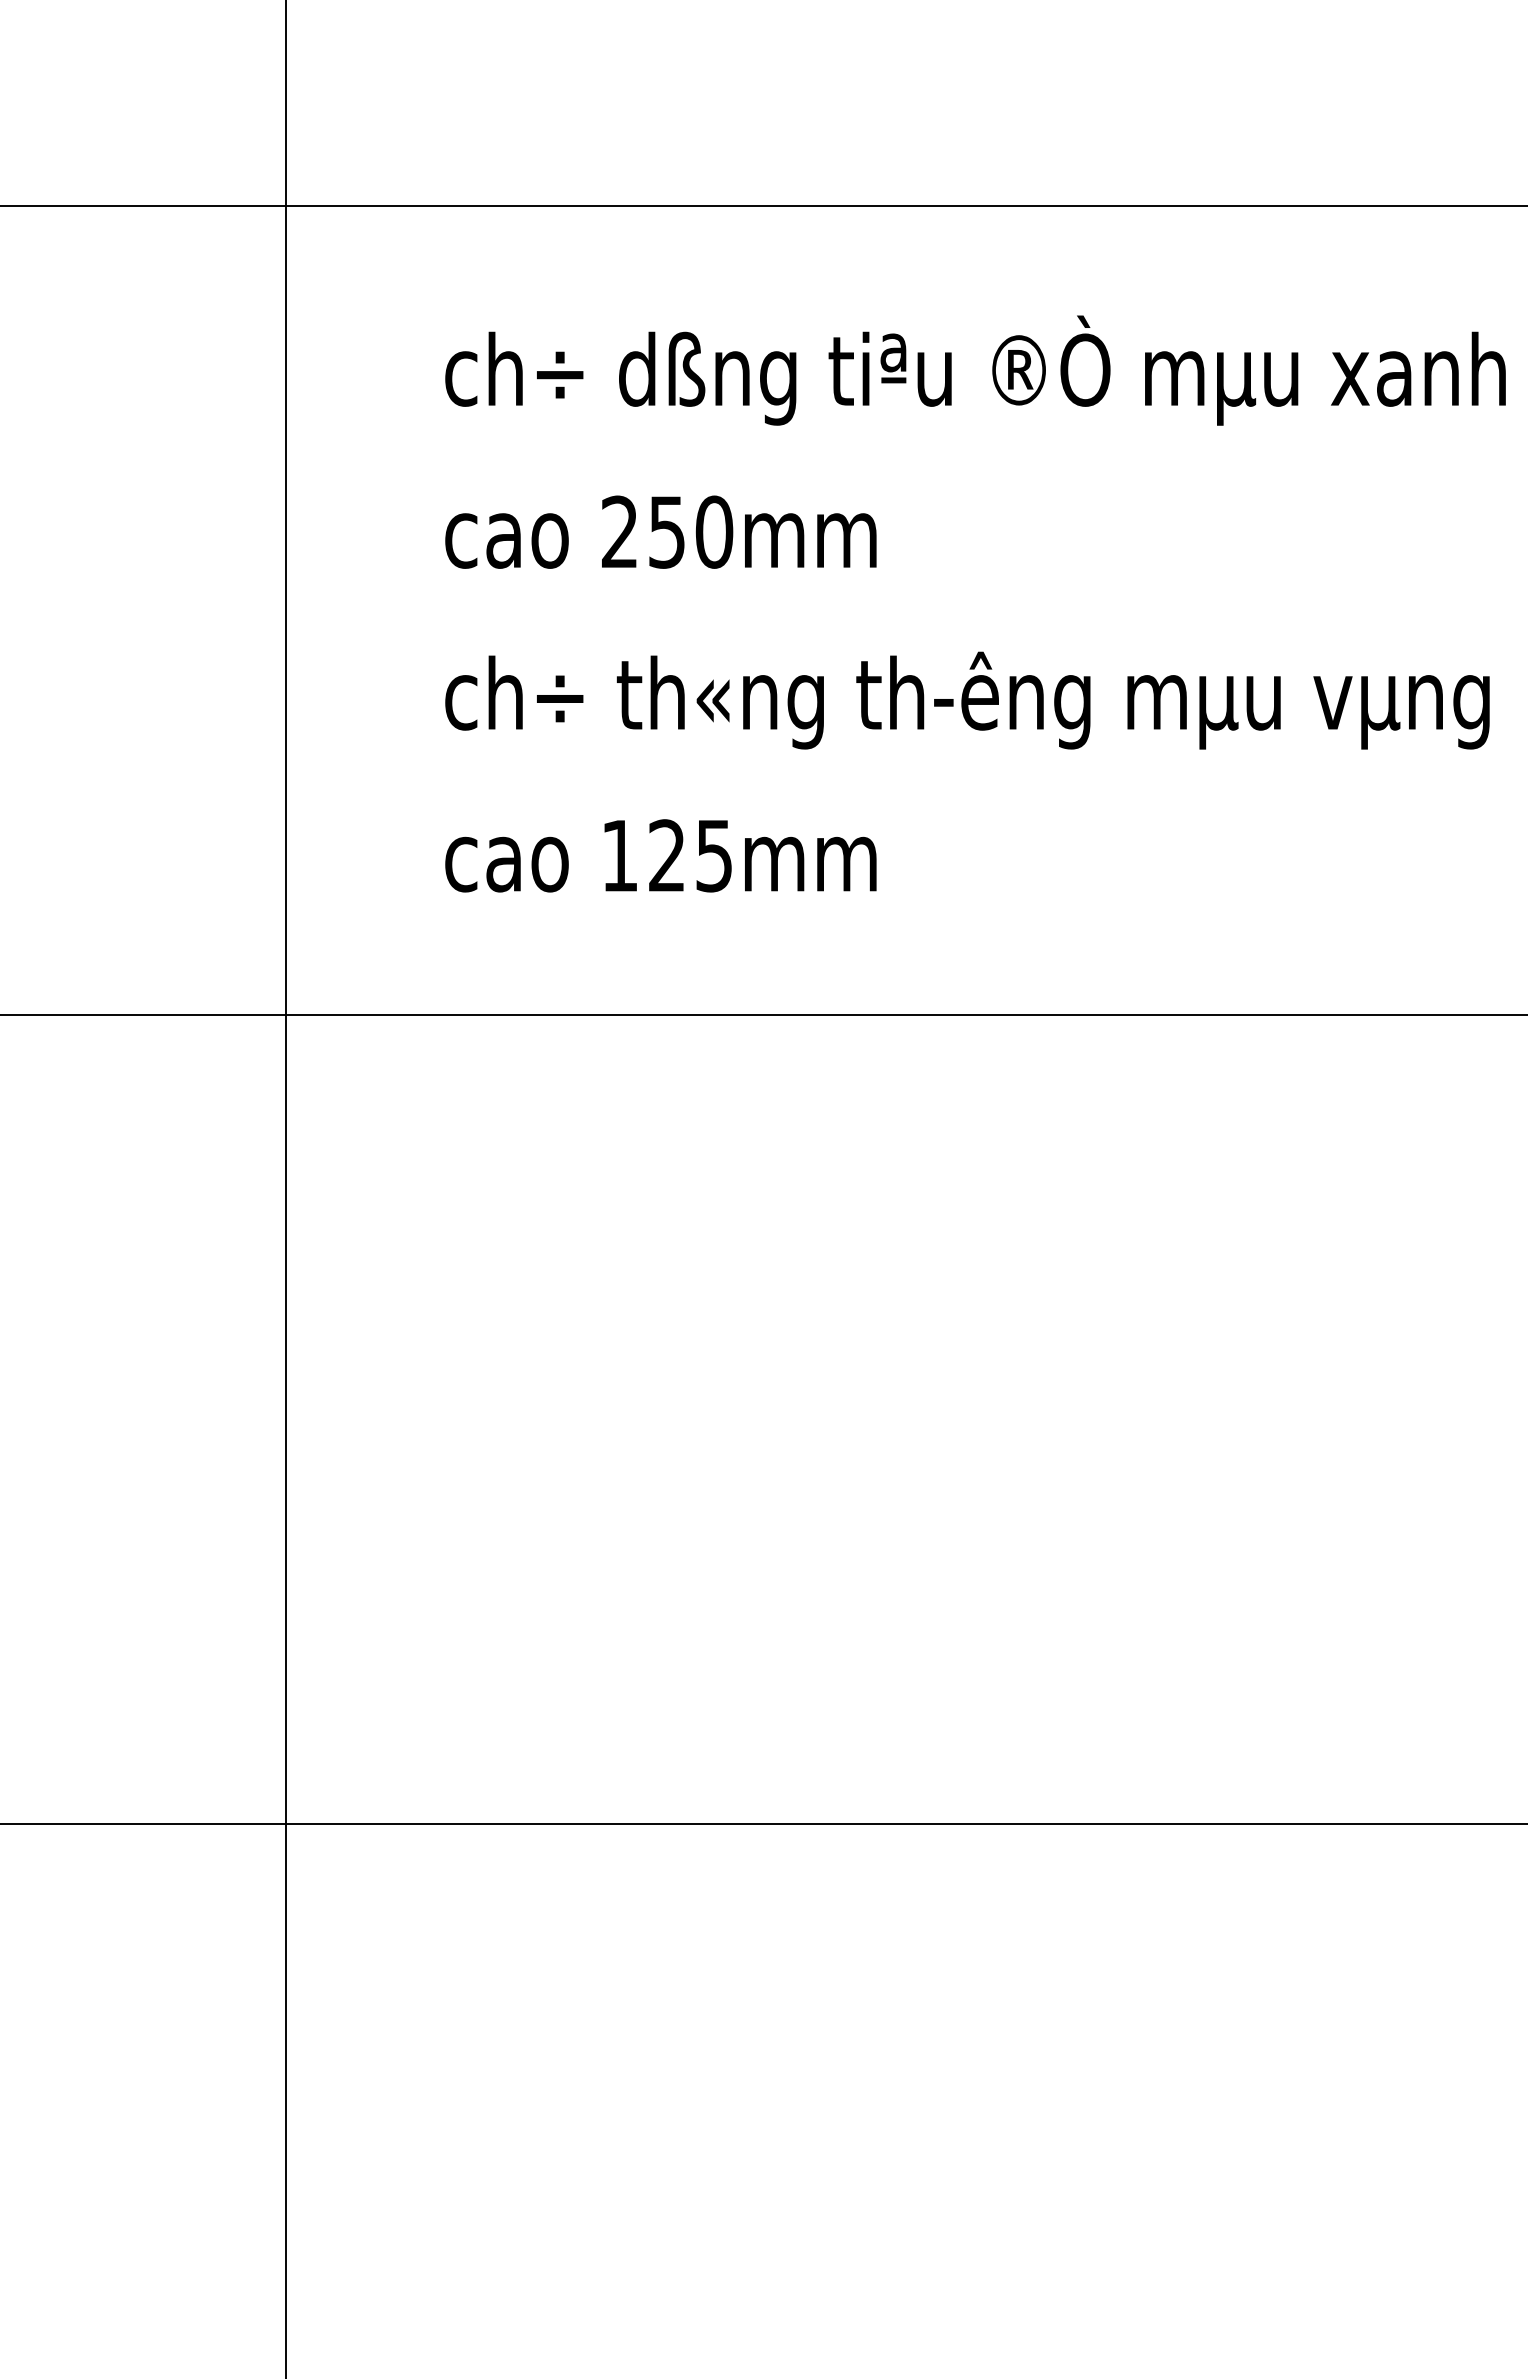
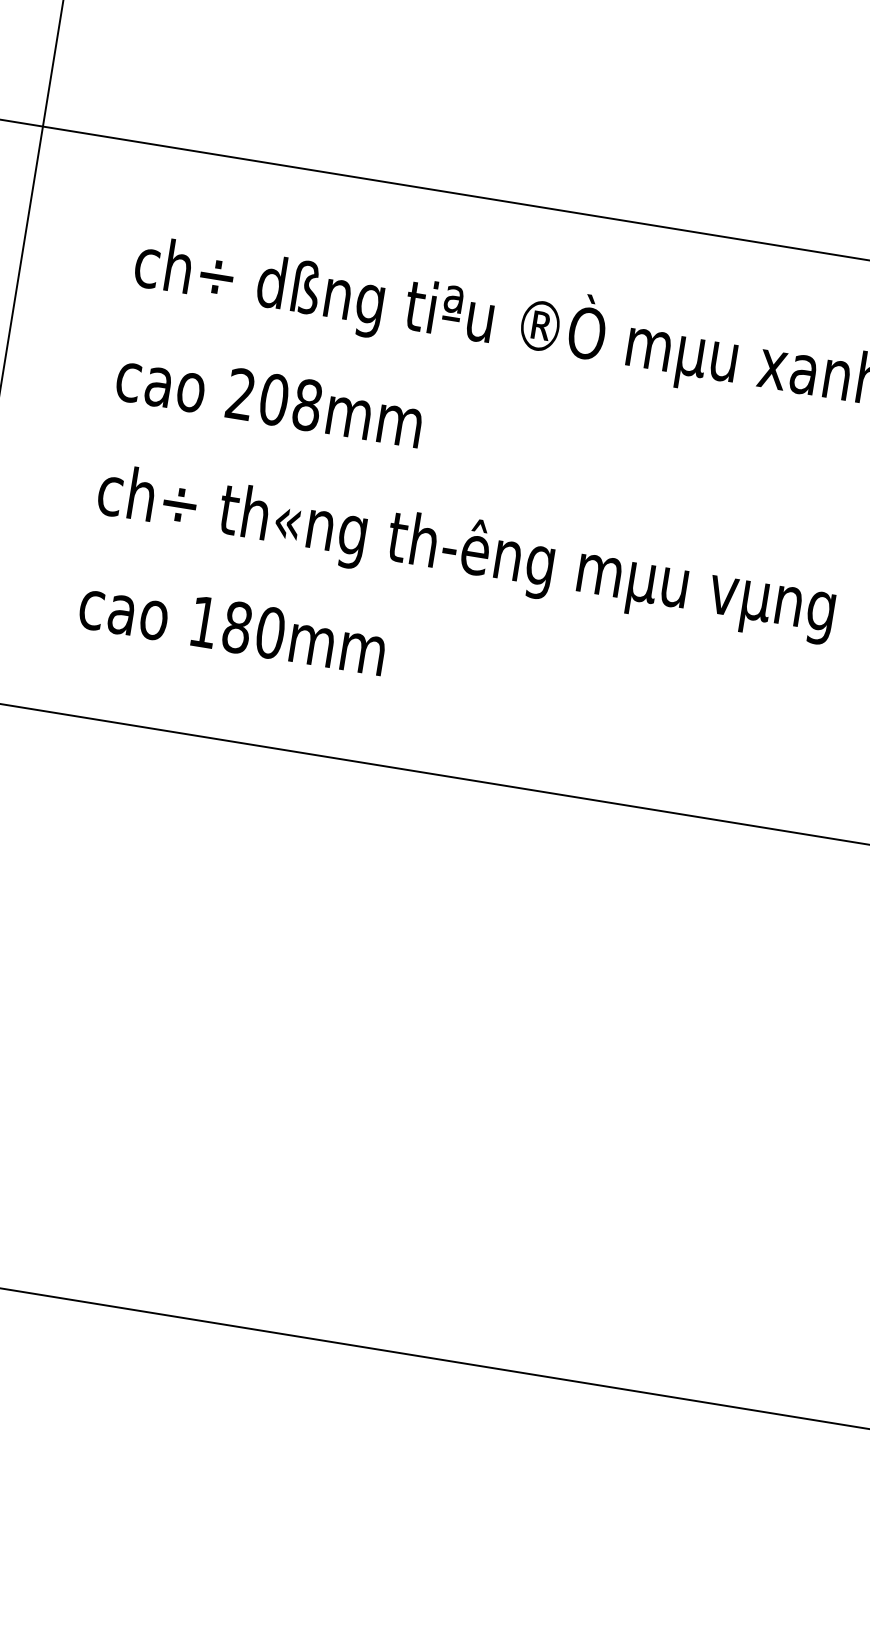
text: (690, 531) -> (290, 401), 250mm -> 208mm
text: (690, 855) -> (253, 629), 125mm -> 180mm

